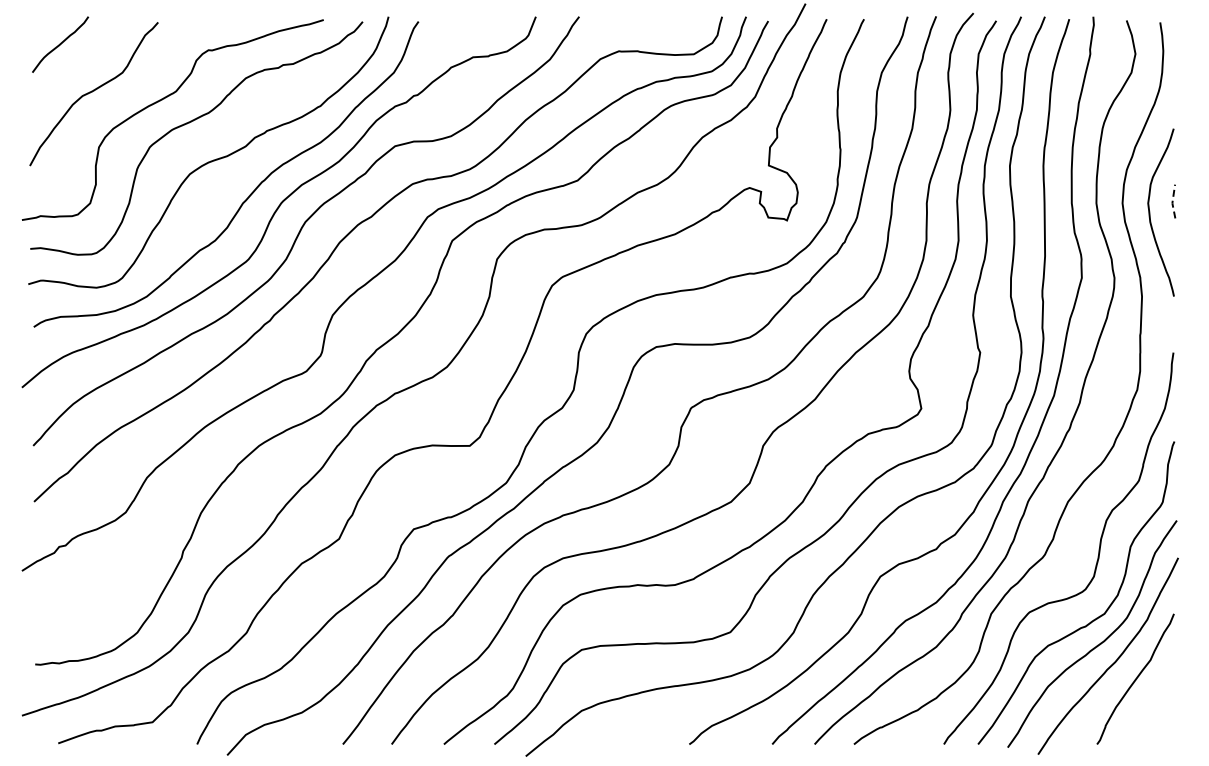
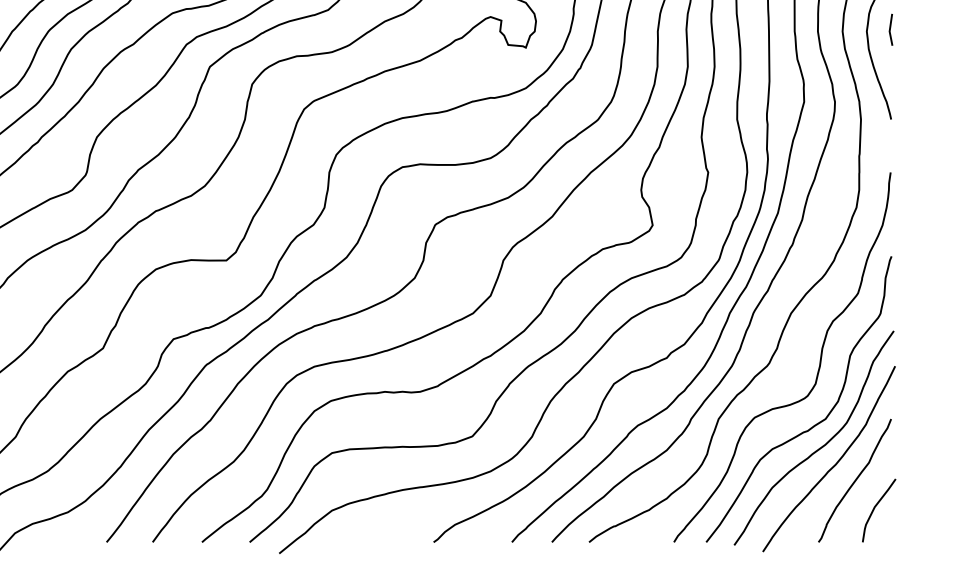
line: (1172, 202) -> (889, 30), dashed -> solid
curve: (1158, 706) -> (876, 506), added

